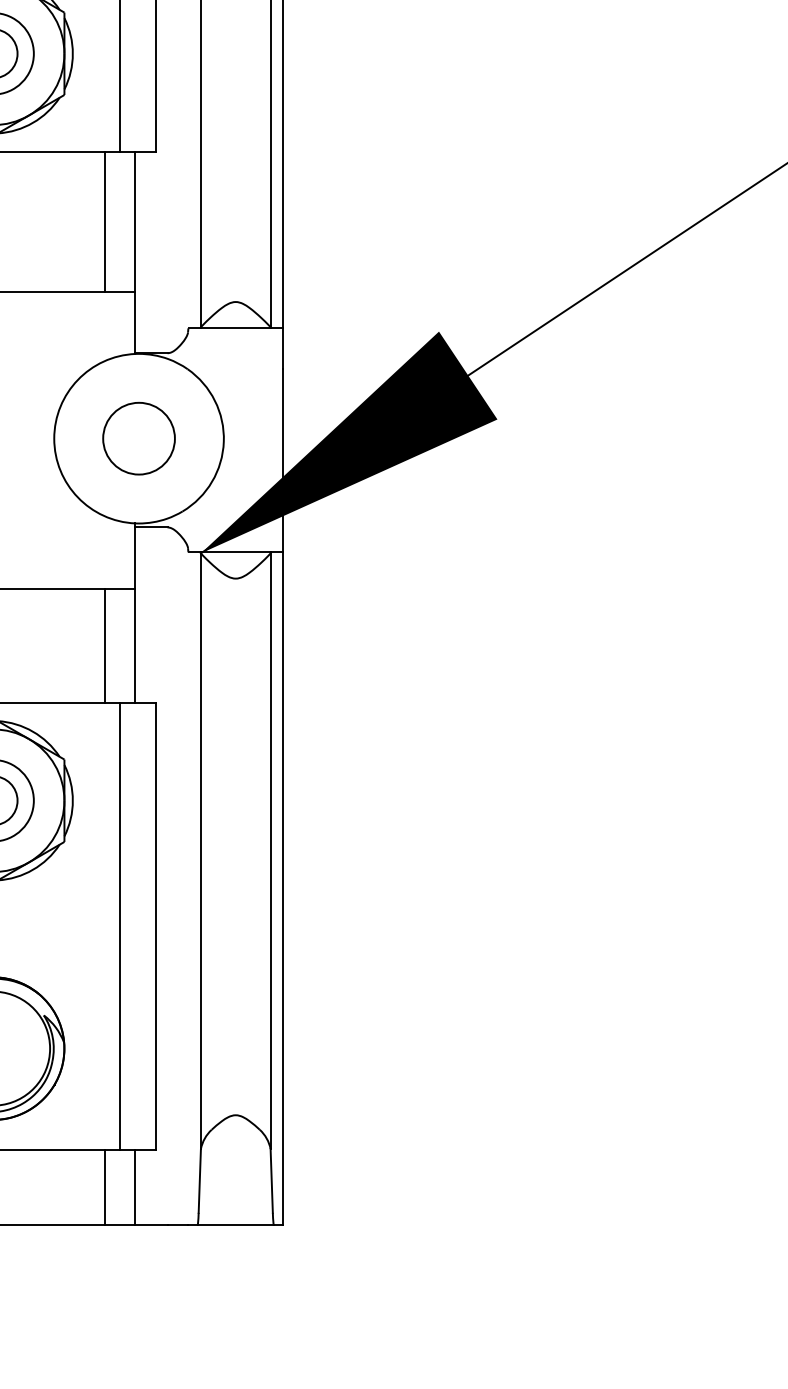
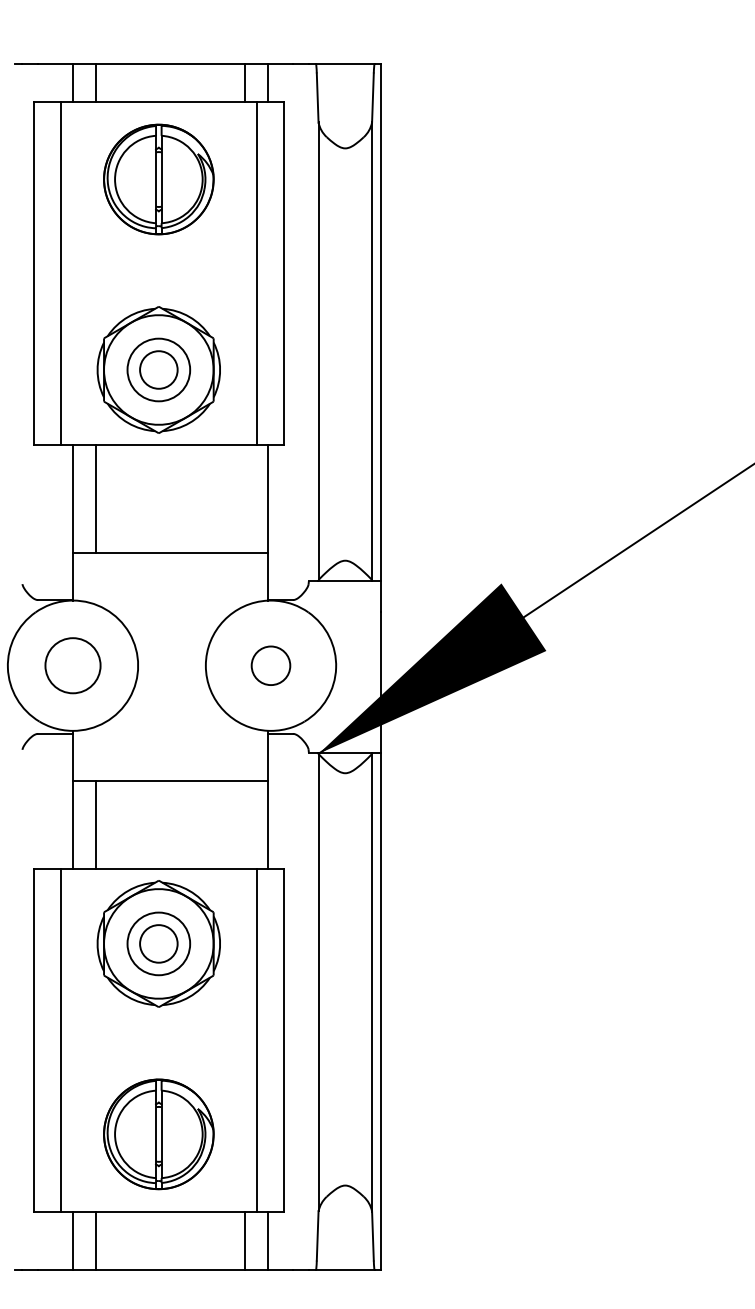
line: (104, 221) -> (244, 498), removed
circle: (138, 438) -> (270, 665), size x0.7
line: (104, 645) -> (244, 824), removed

